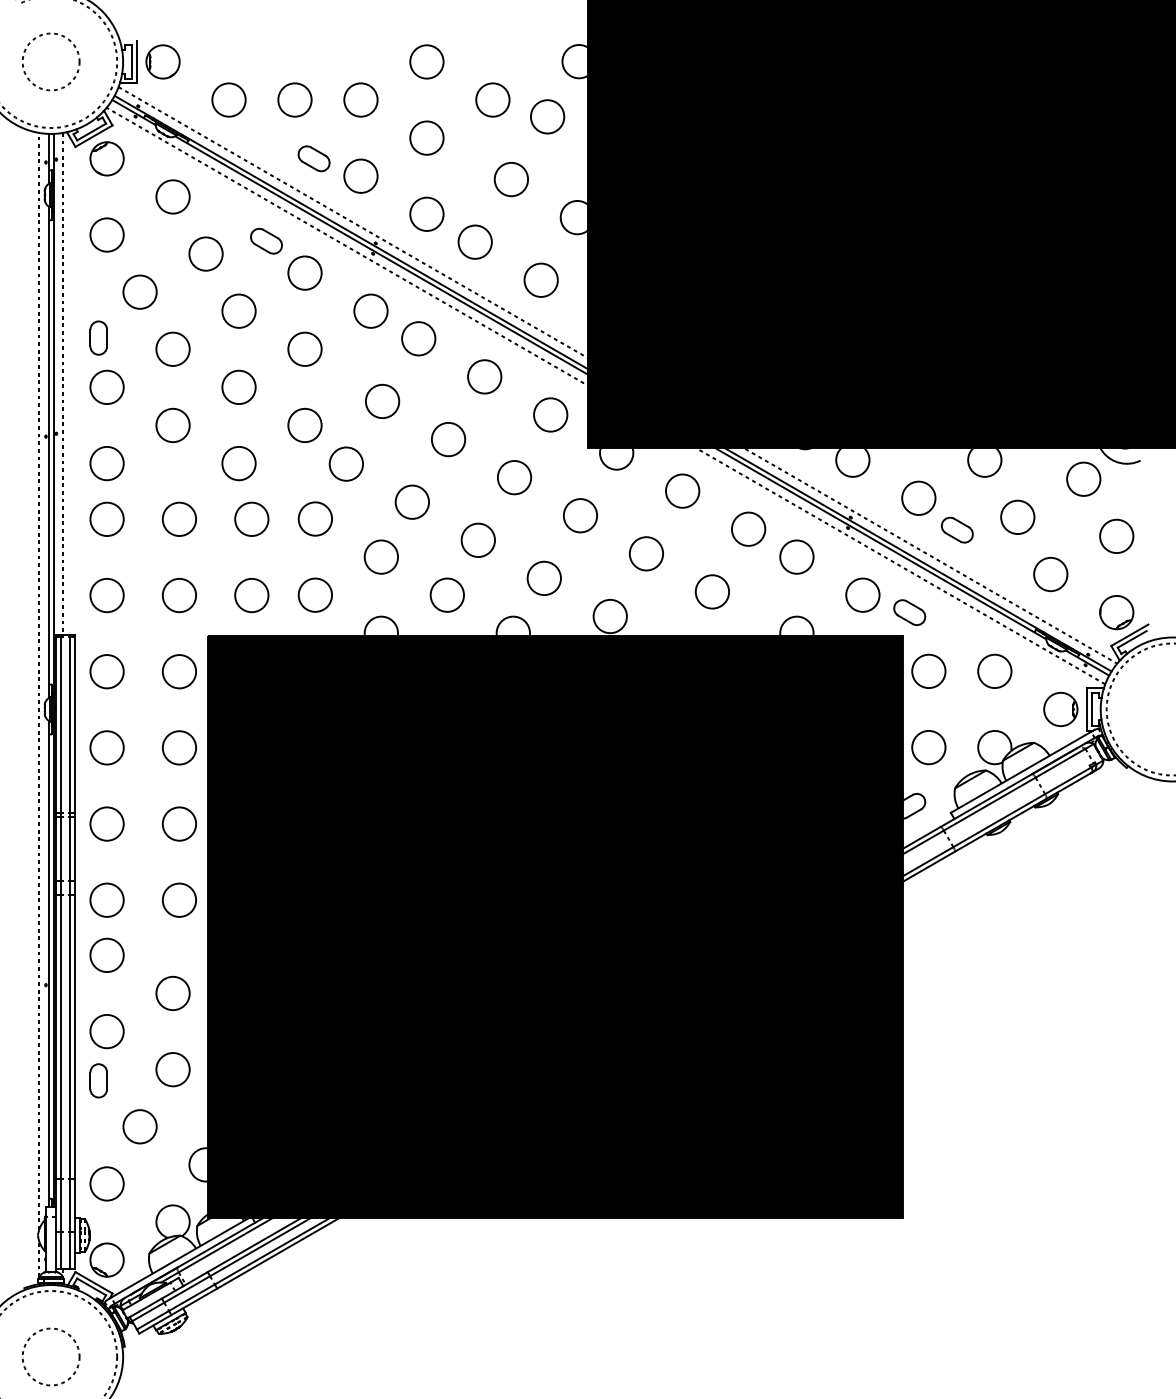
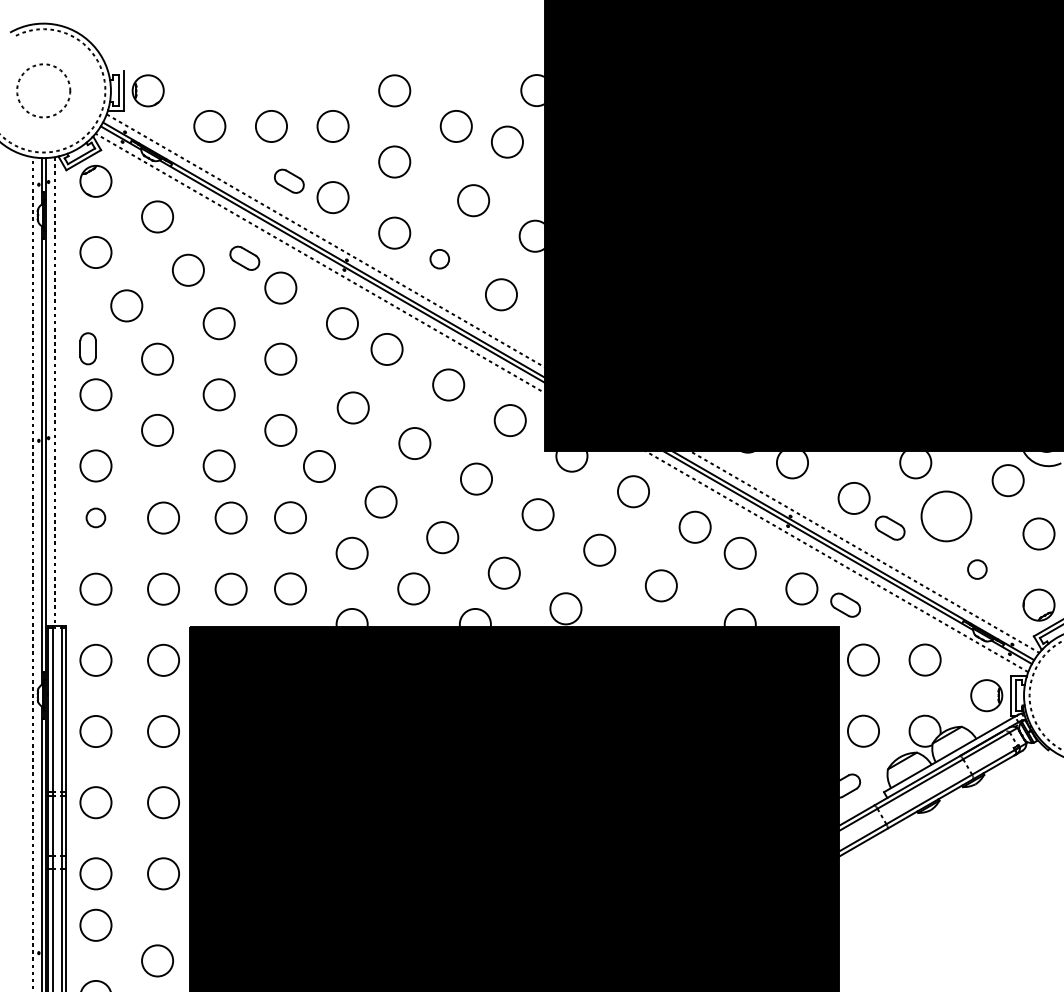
circle: (474, 241) -> (439, 258), size x0.6
circle: (1017, 516) -> (946, 515), size x1.6
circle: (106, 518) -> (95, 517), size x0.6
circle: (1050, 574) -> (977, 569), size x0.6

